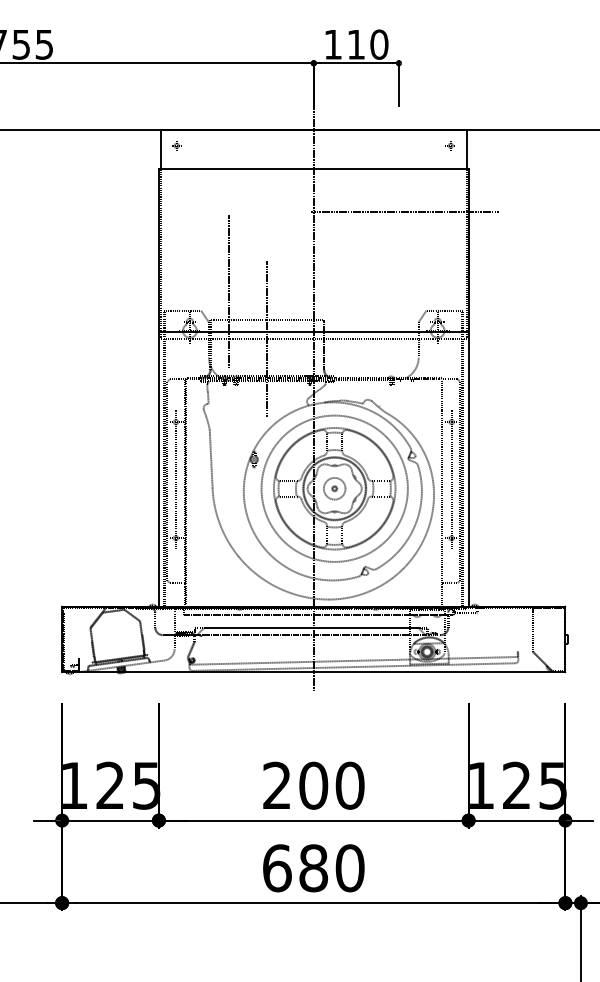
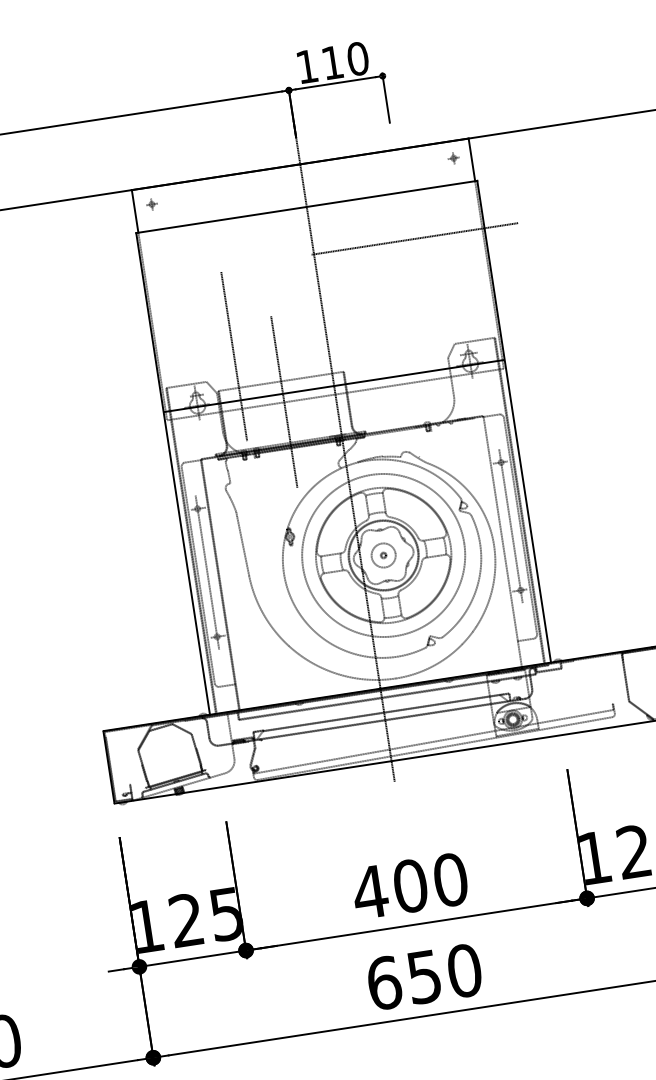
text: (276, 784) -> (369, 890), 200 -> 400
text: (313, 868) -> (424, 977), 680 -> 650

